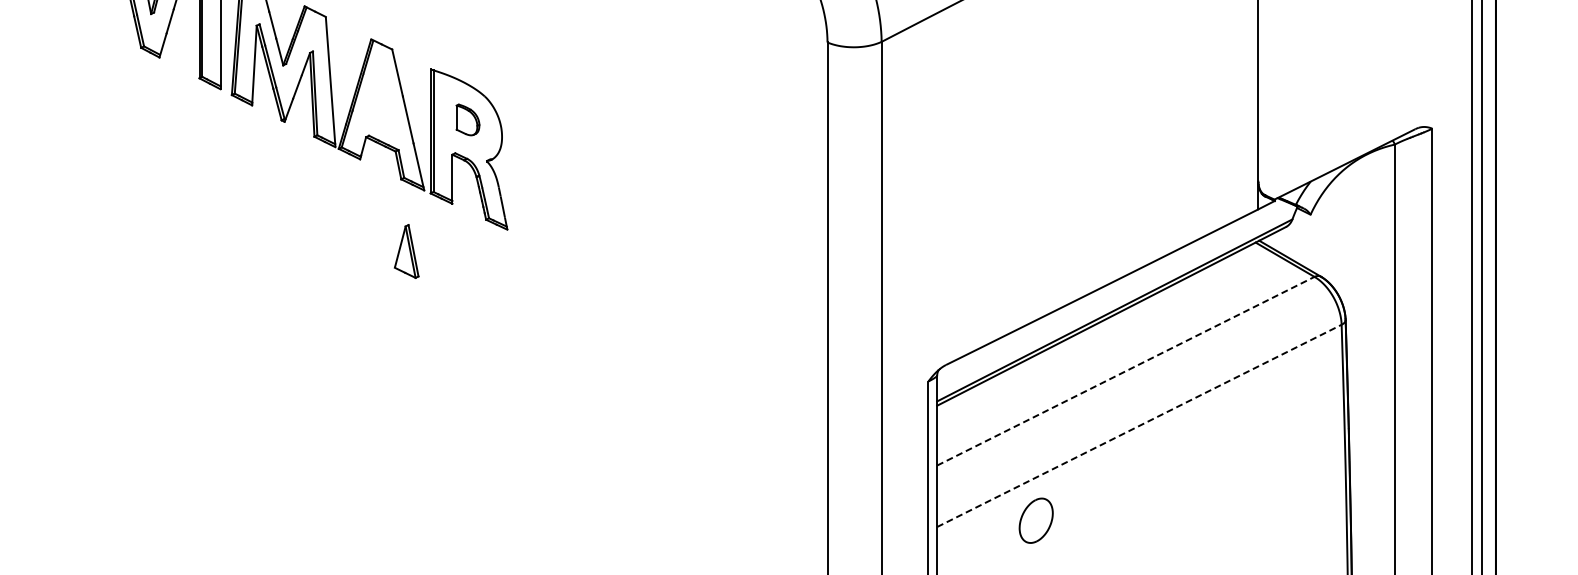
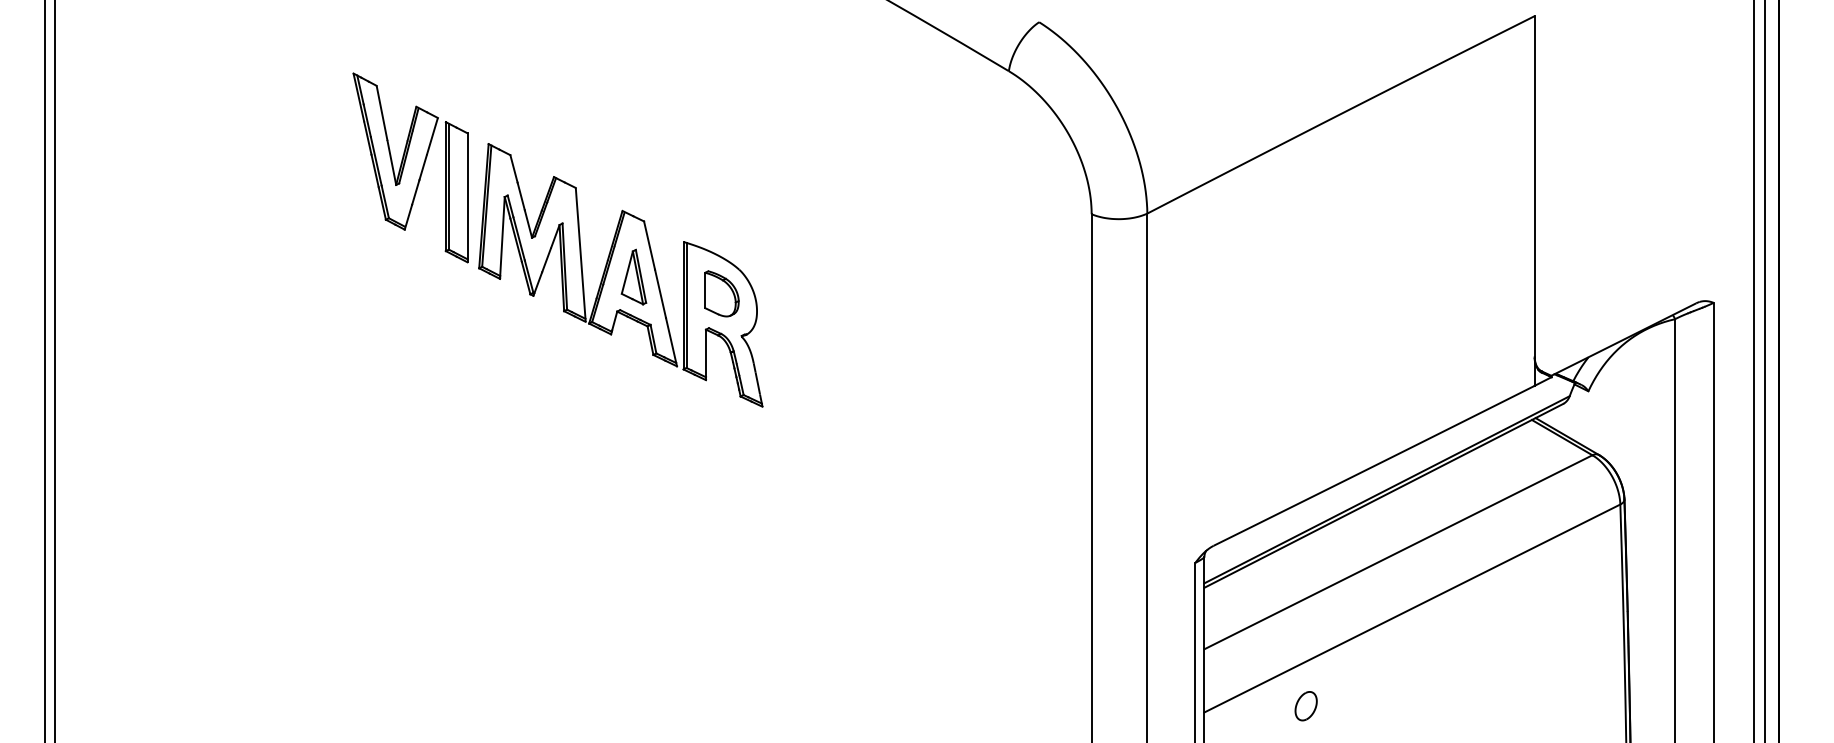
part: (467, 119) -> (721, 293), size x1.43
part: (406, 250) -> (633, 276), moved
line: (1125, 371) -> (1398, 552), dashed -> solid
line: (1139, 425) -> (1412, 608), dashed -> solid
part: (1035, 521) -> (1305, 706), size x0.62

